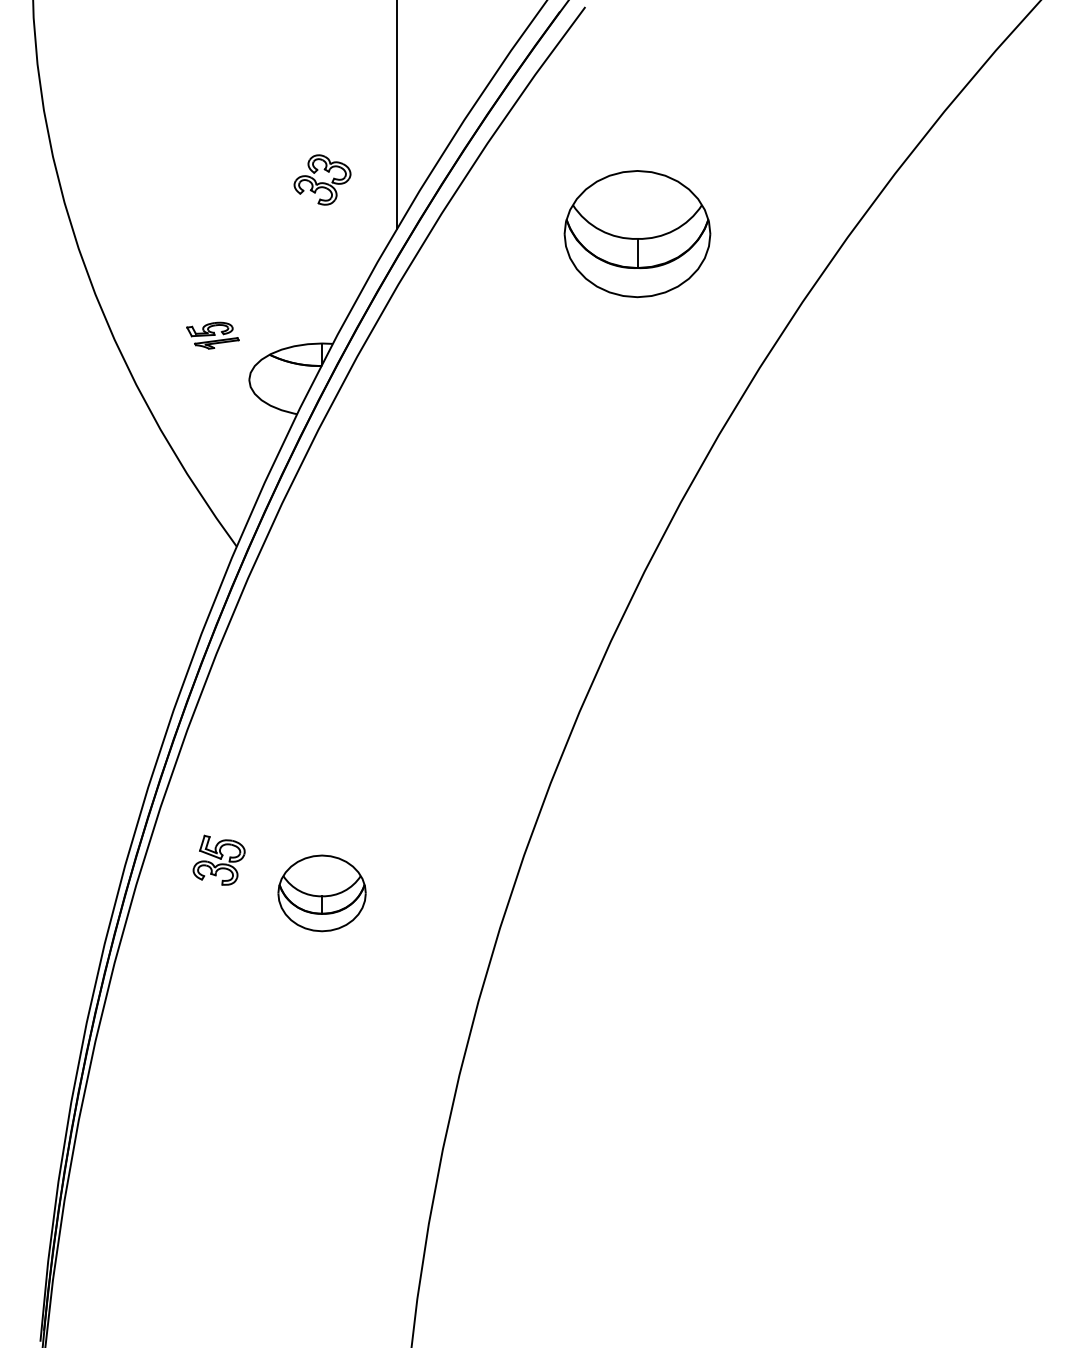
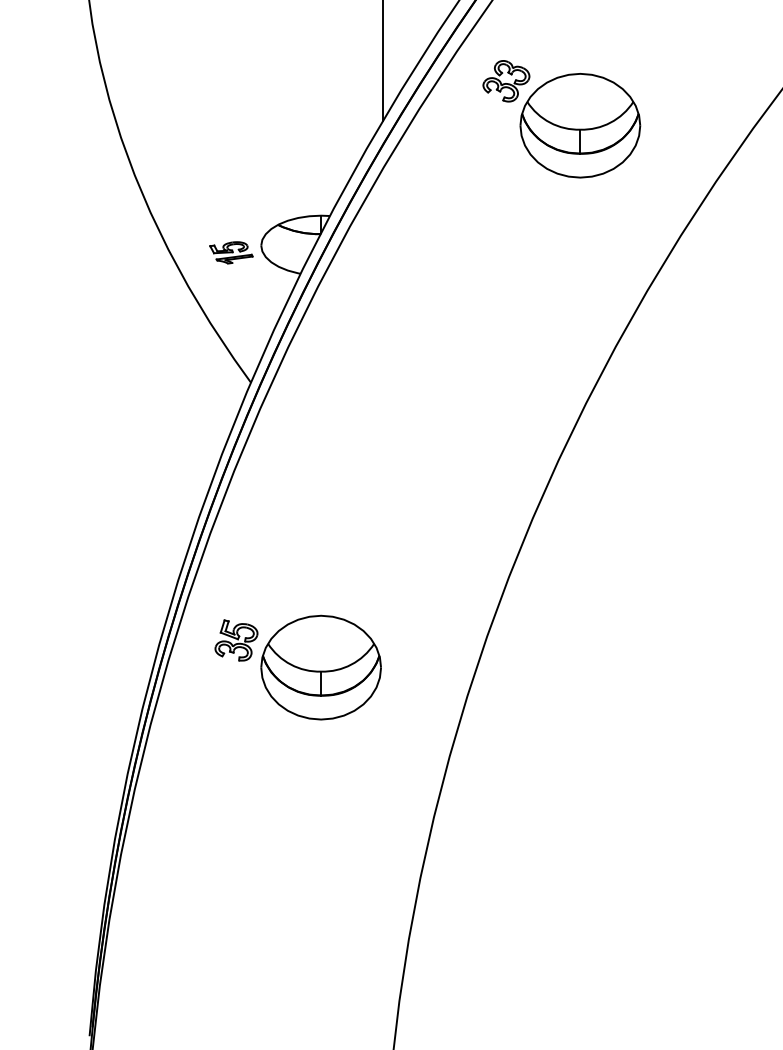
part: (322, 179) -> (506, 80), moved
part: (212, 335) -> (231, 252), moved
part: (321, 893) -> (320, 667), size x1.67

